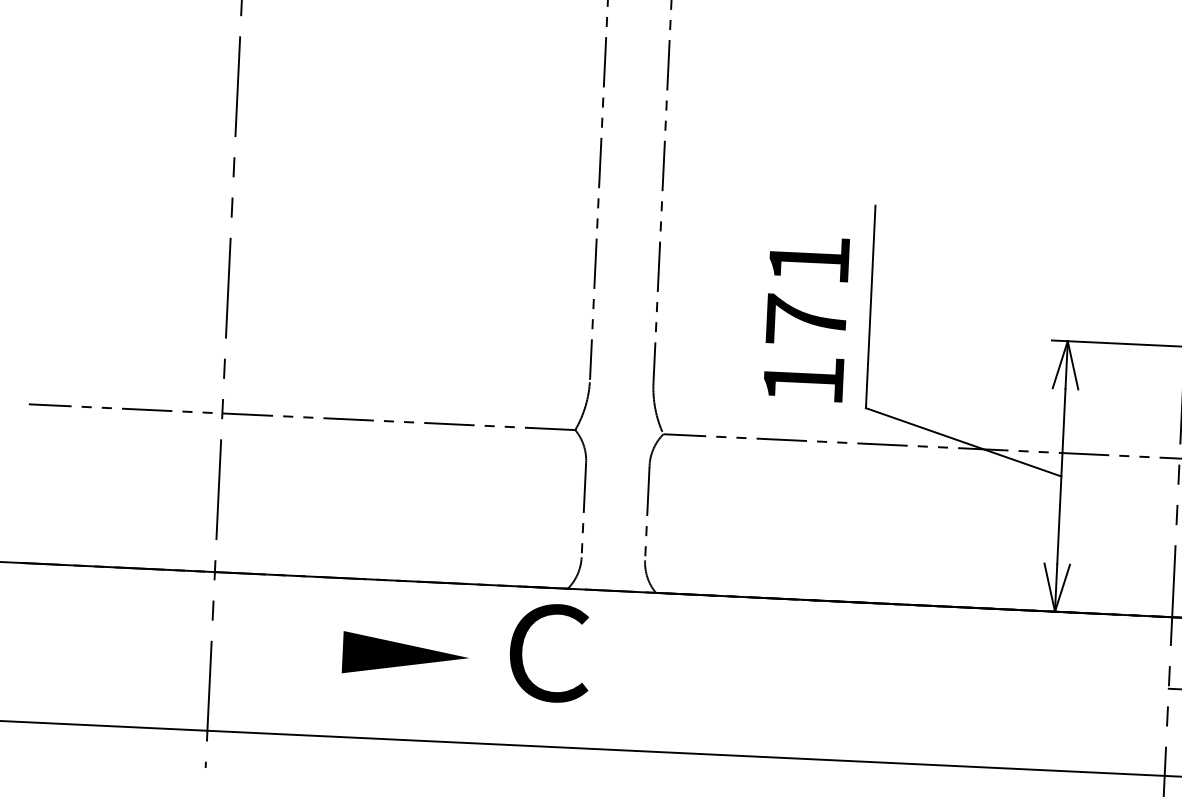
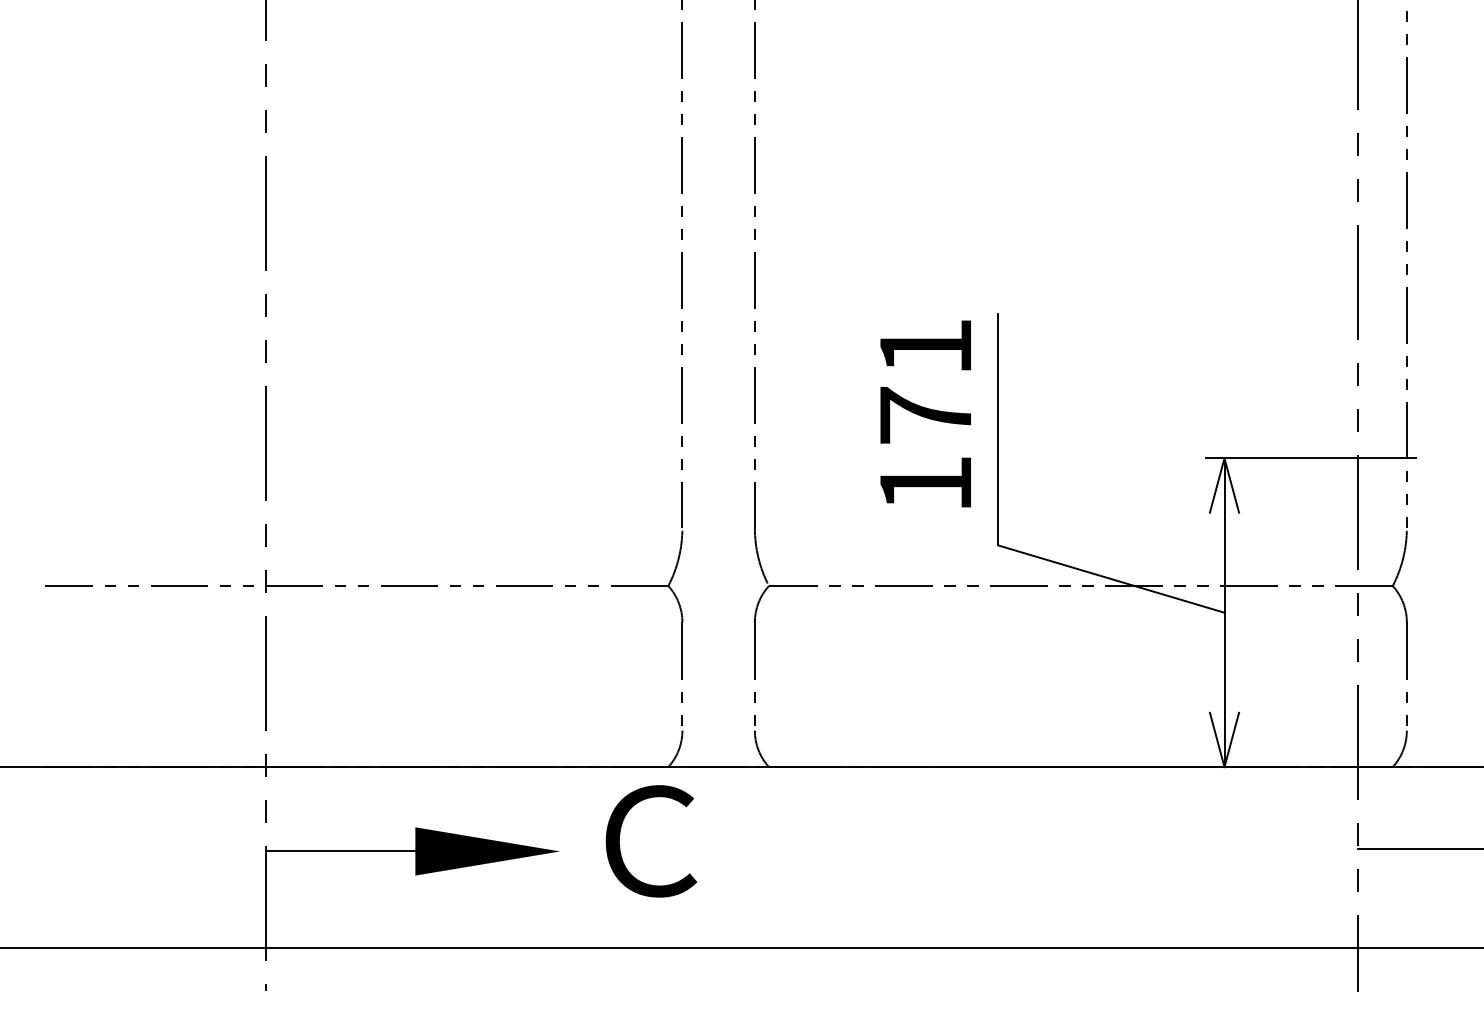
text: (806, 318) -> (925, 413), moved
line: (277, 649) -> (340, 851), added

